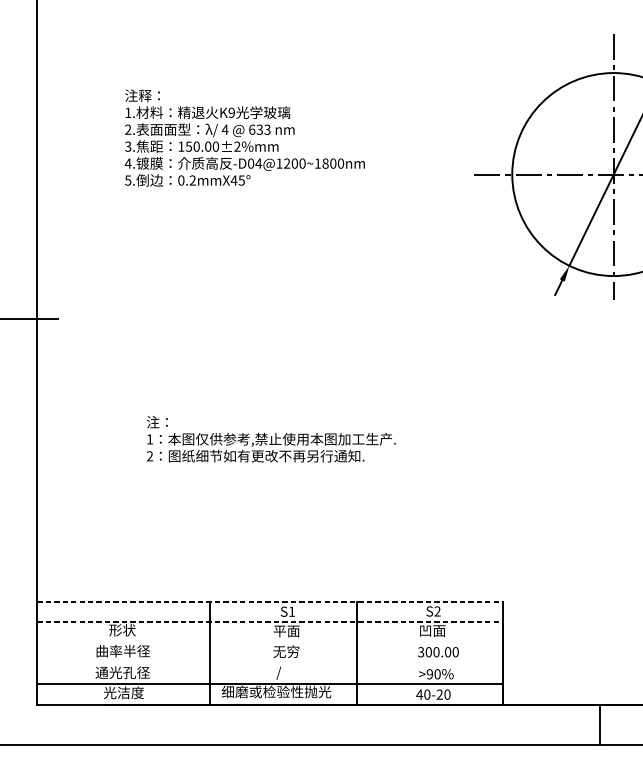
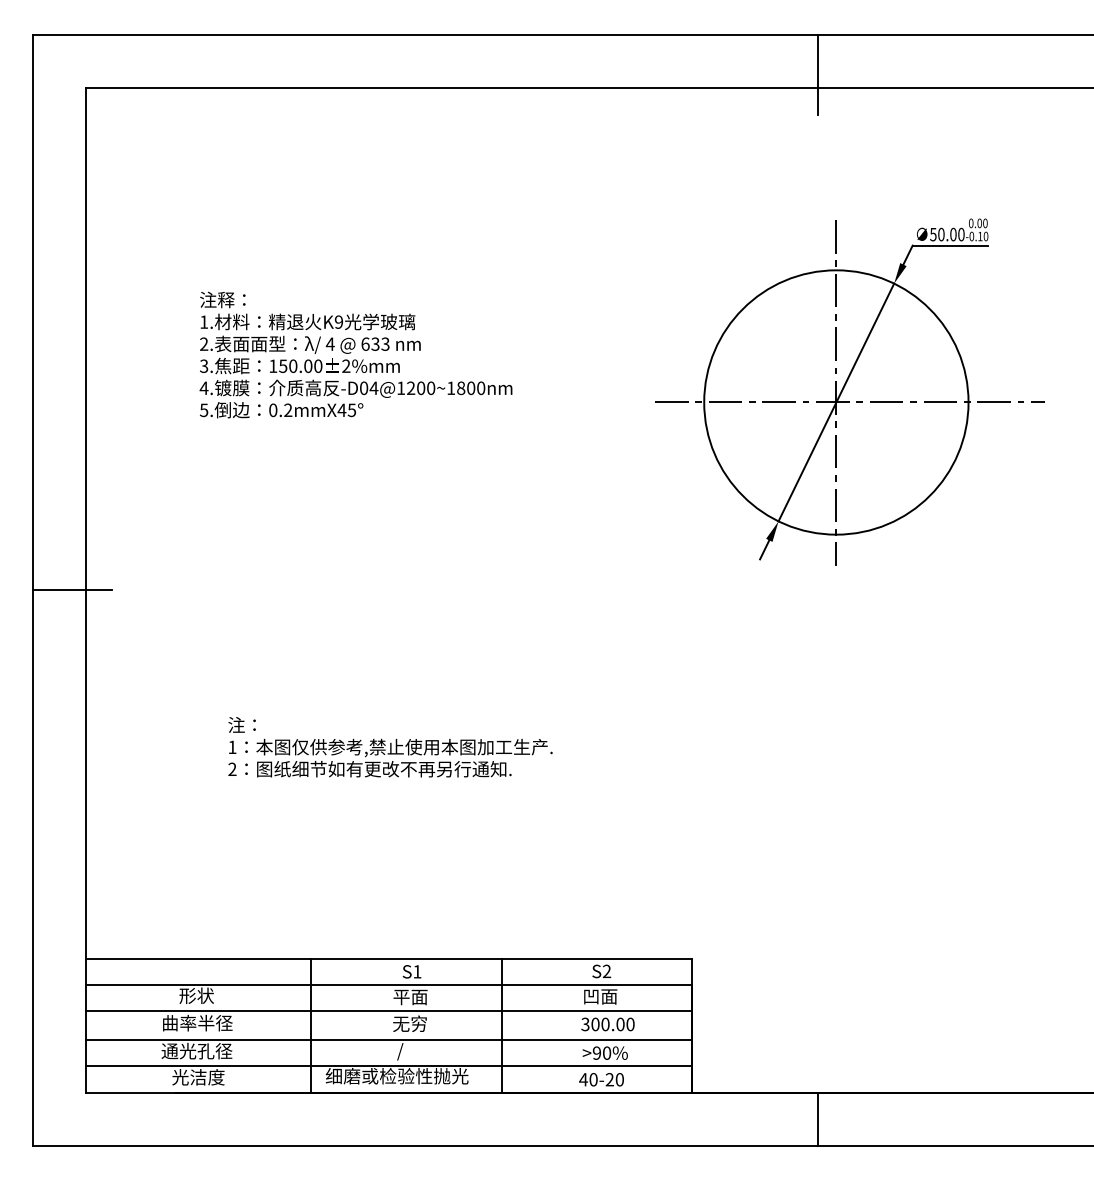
line: (270, 601) -> (389, 958), dashed -> solid
line: (270, 622) -> (389, 985), dashed -> solid
line: (269, 642) -> (388, 1011), added
line: (269, 663) -> (388, 1039), added

